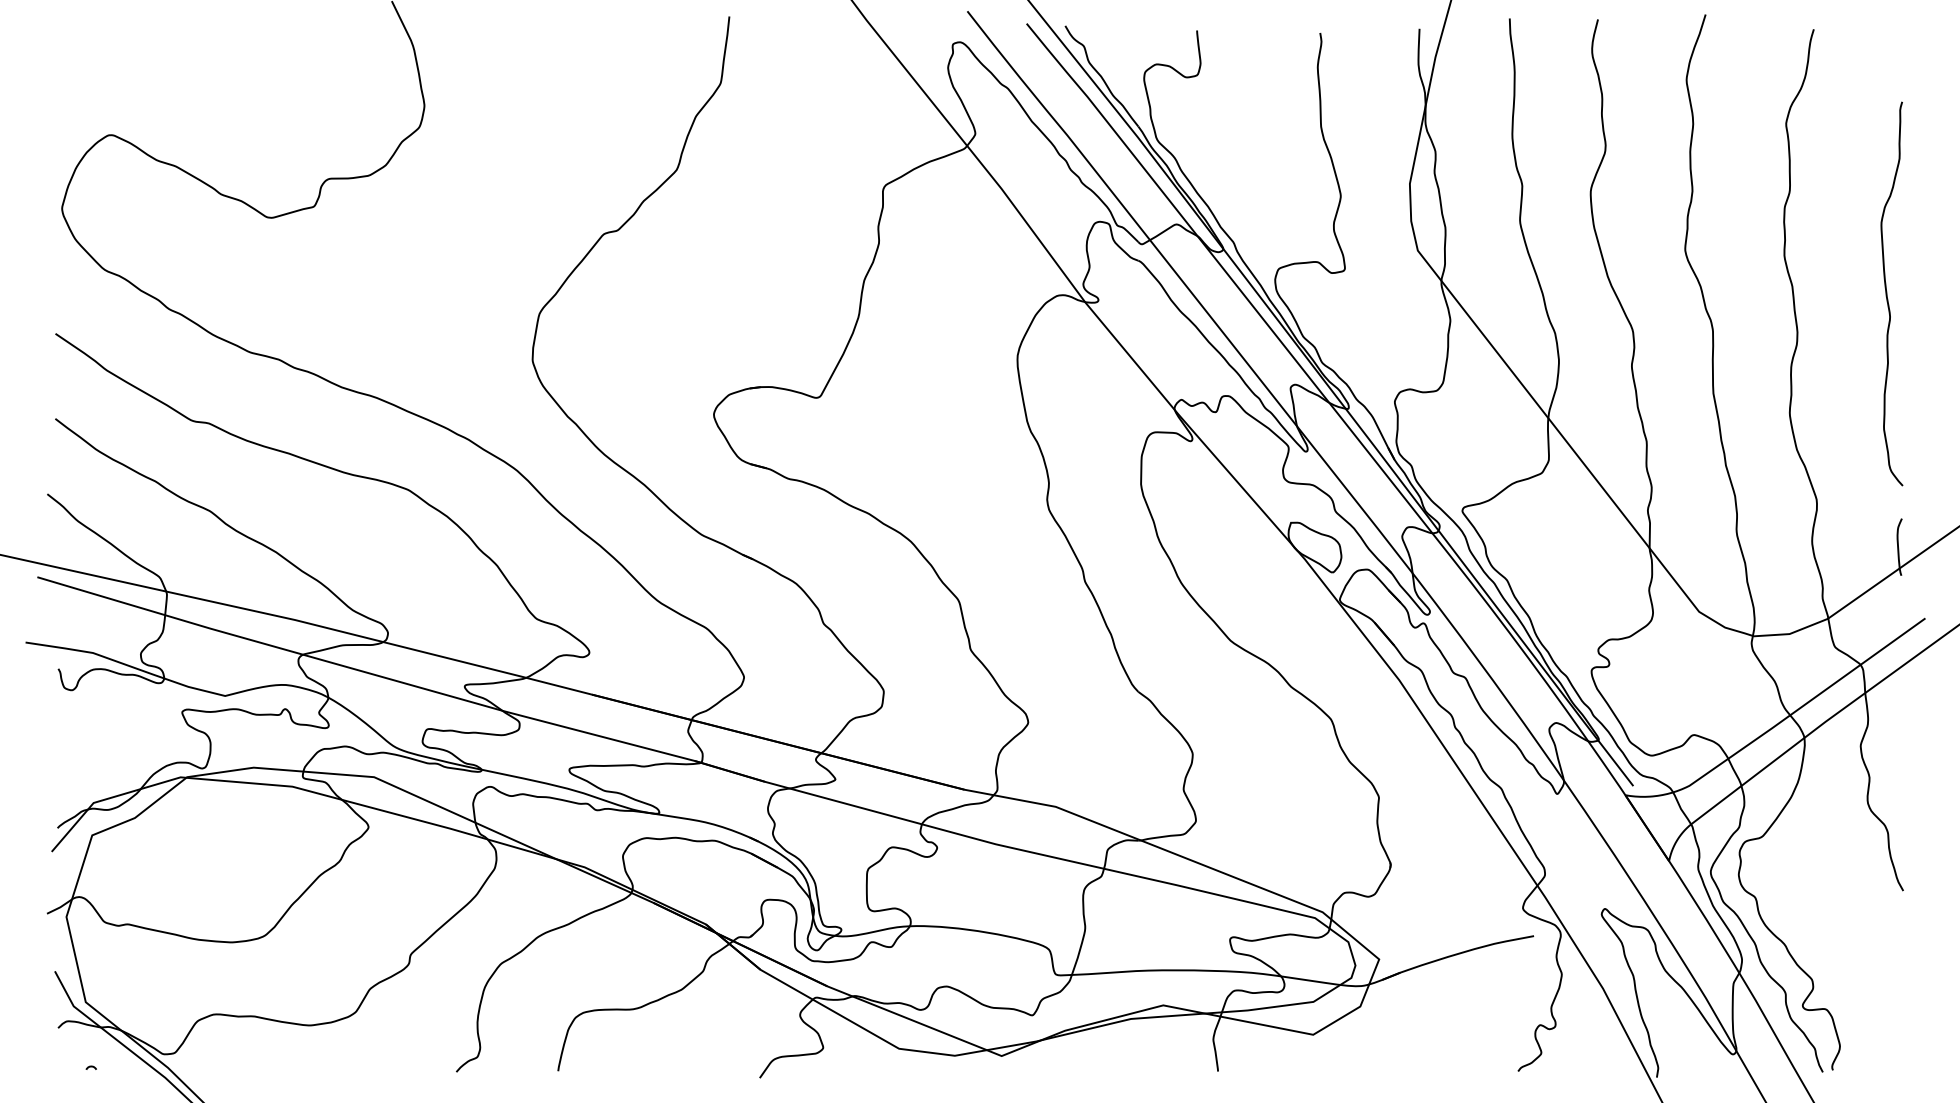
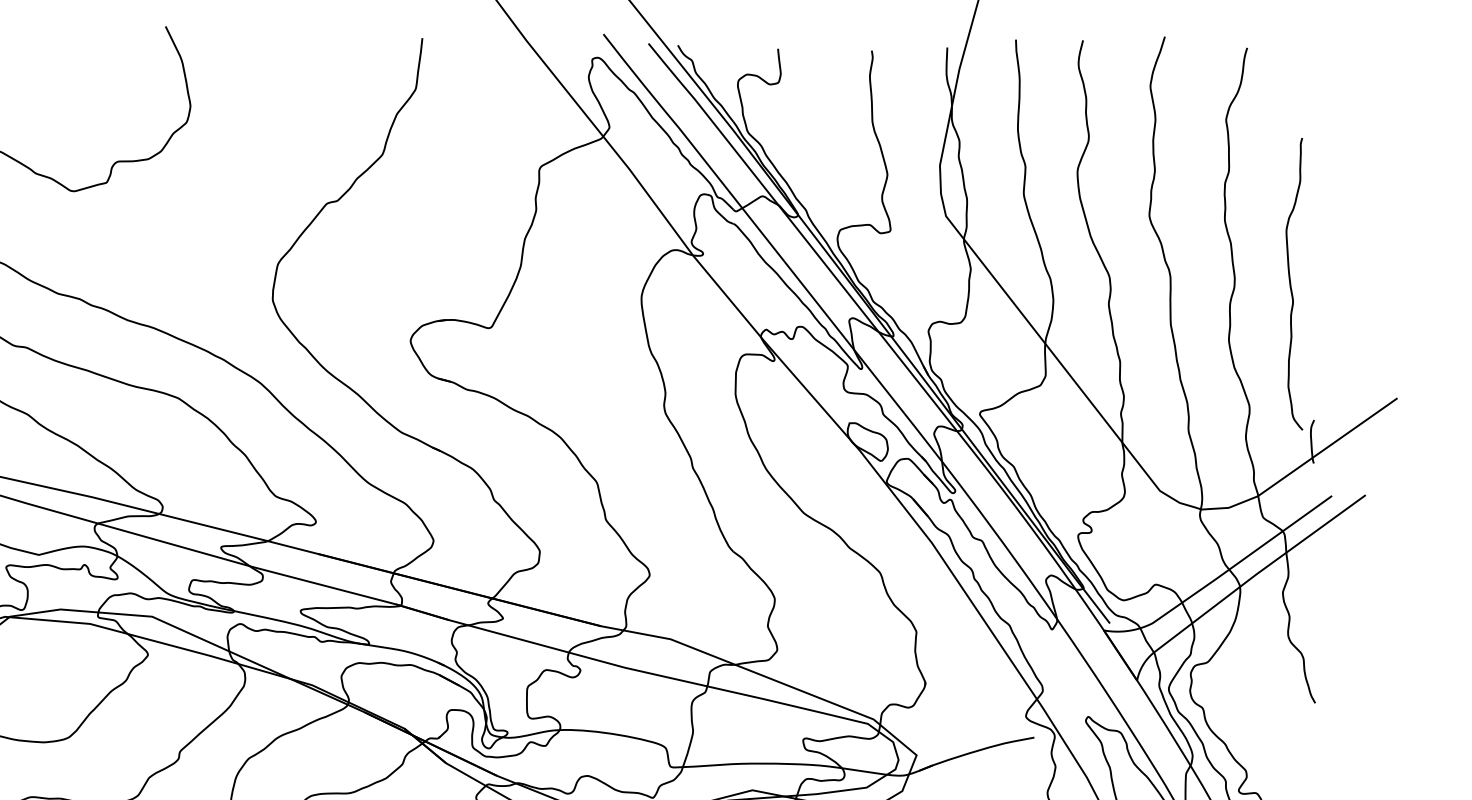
curve: (1887, 293) -> (1291, 283), moved

